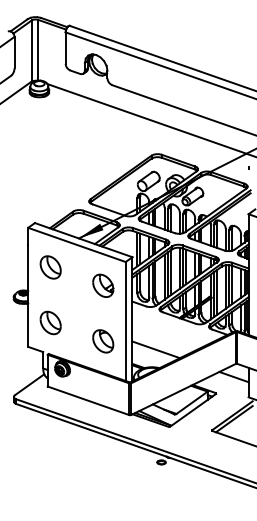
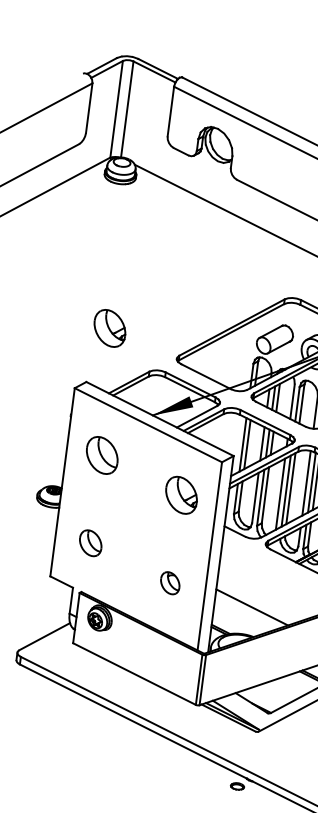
part: (45, 187) -> (110, 327), added
part: (50, 322) -> (90, 542), size x0.7
part: (103, 341) -> (170, 583), size x0.6

